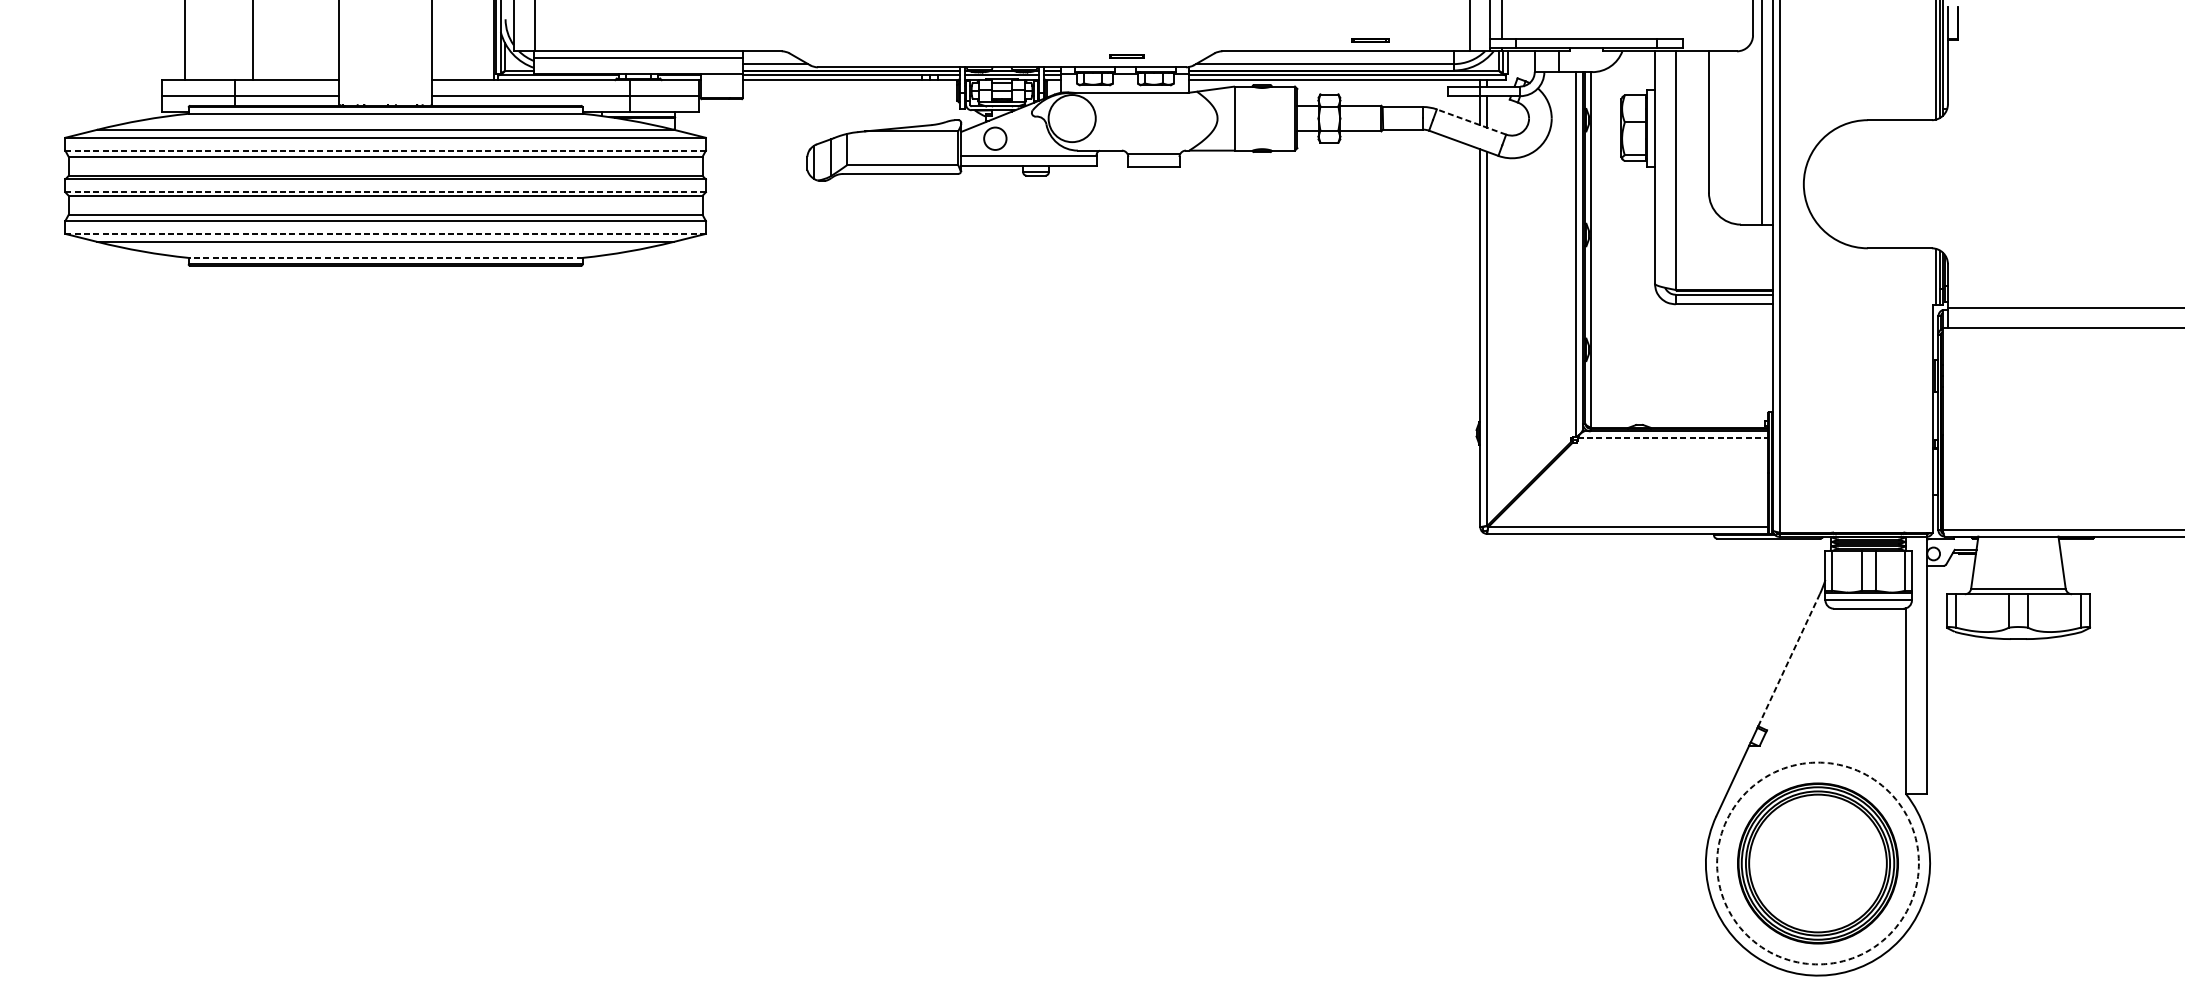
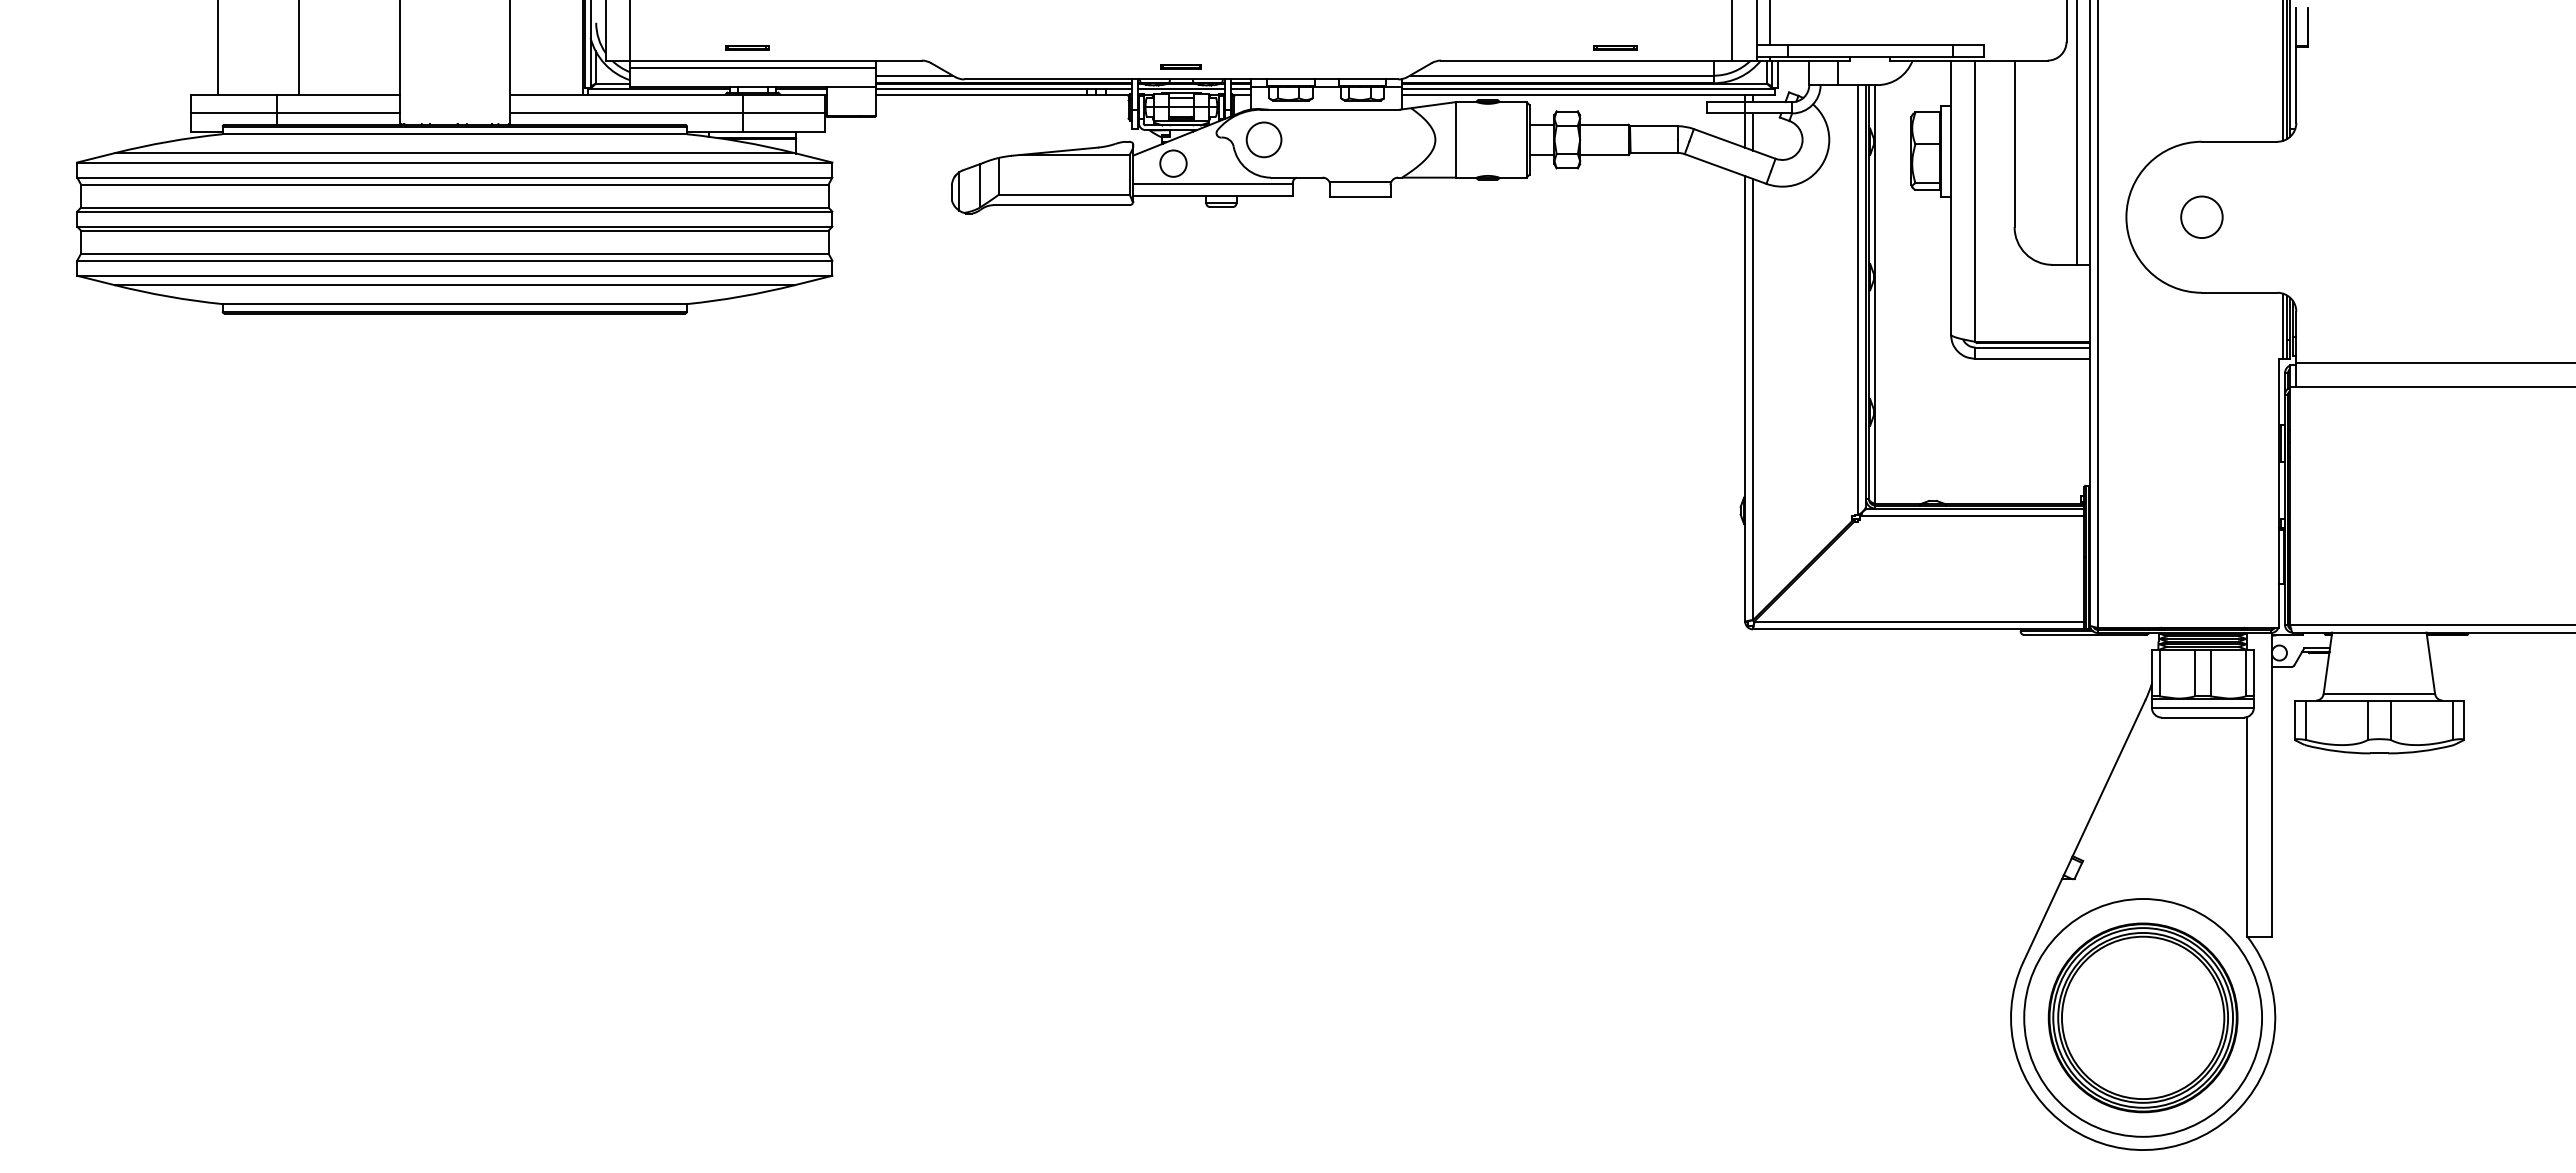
part: (633, 40) -> (747, 47), added
part: (1126, 56) -> (1180, 66), moved
circle: (1071, 118) -> (1263, 139), size x0.62
line: (1471, 121) -> (1734, 143), dashed -> solid
line: (385, 150) -> (454, 177), dashed -> solid
circle: (1867, 183) -> (2201, 216), added
line: (385, 192) -> (454, 226), dashed -> solid
line: (385, 233) -> (454, 275), dashed -> solid
line: (385, 258) -> (454, 304), dashed -> solid
line: (1673, 438) -> (1972, 516), dashed -> solid
line: (1789, 660) -> (2109, 778), dashed -> solid
circle: (1818, 863) -> (2143, 1017), dashed -> solid

